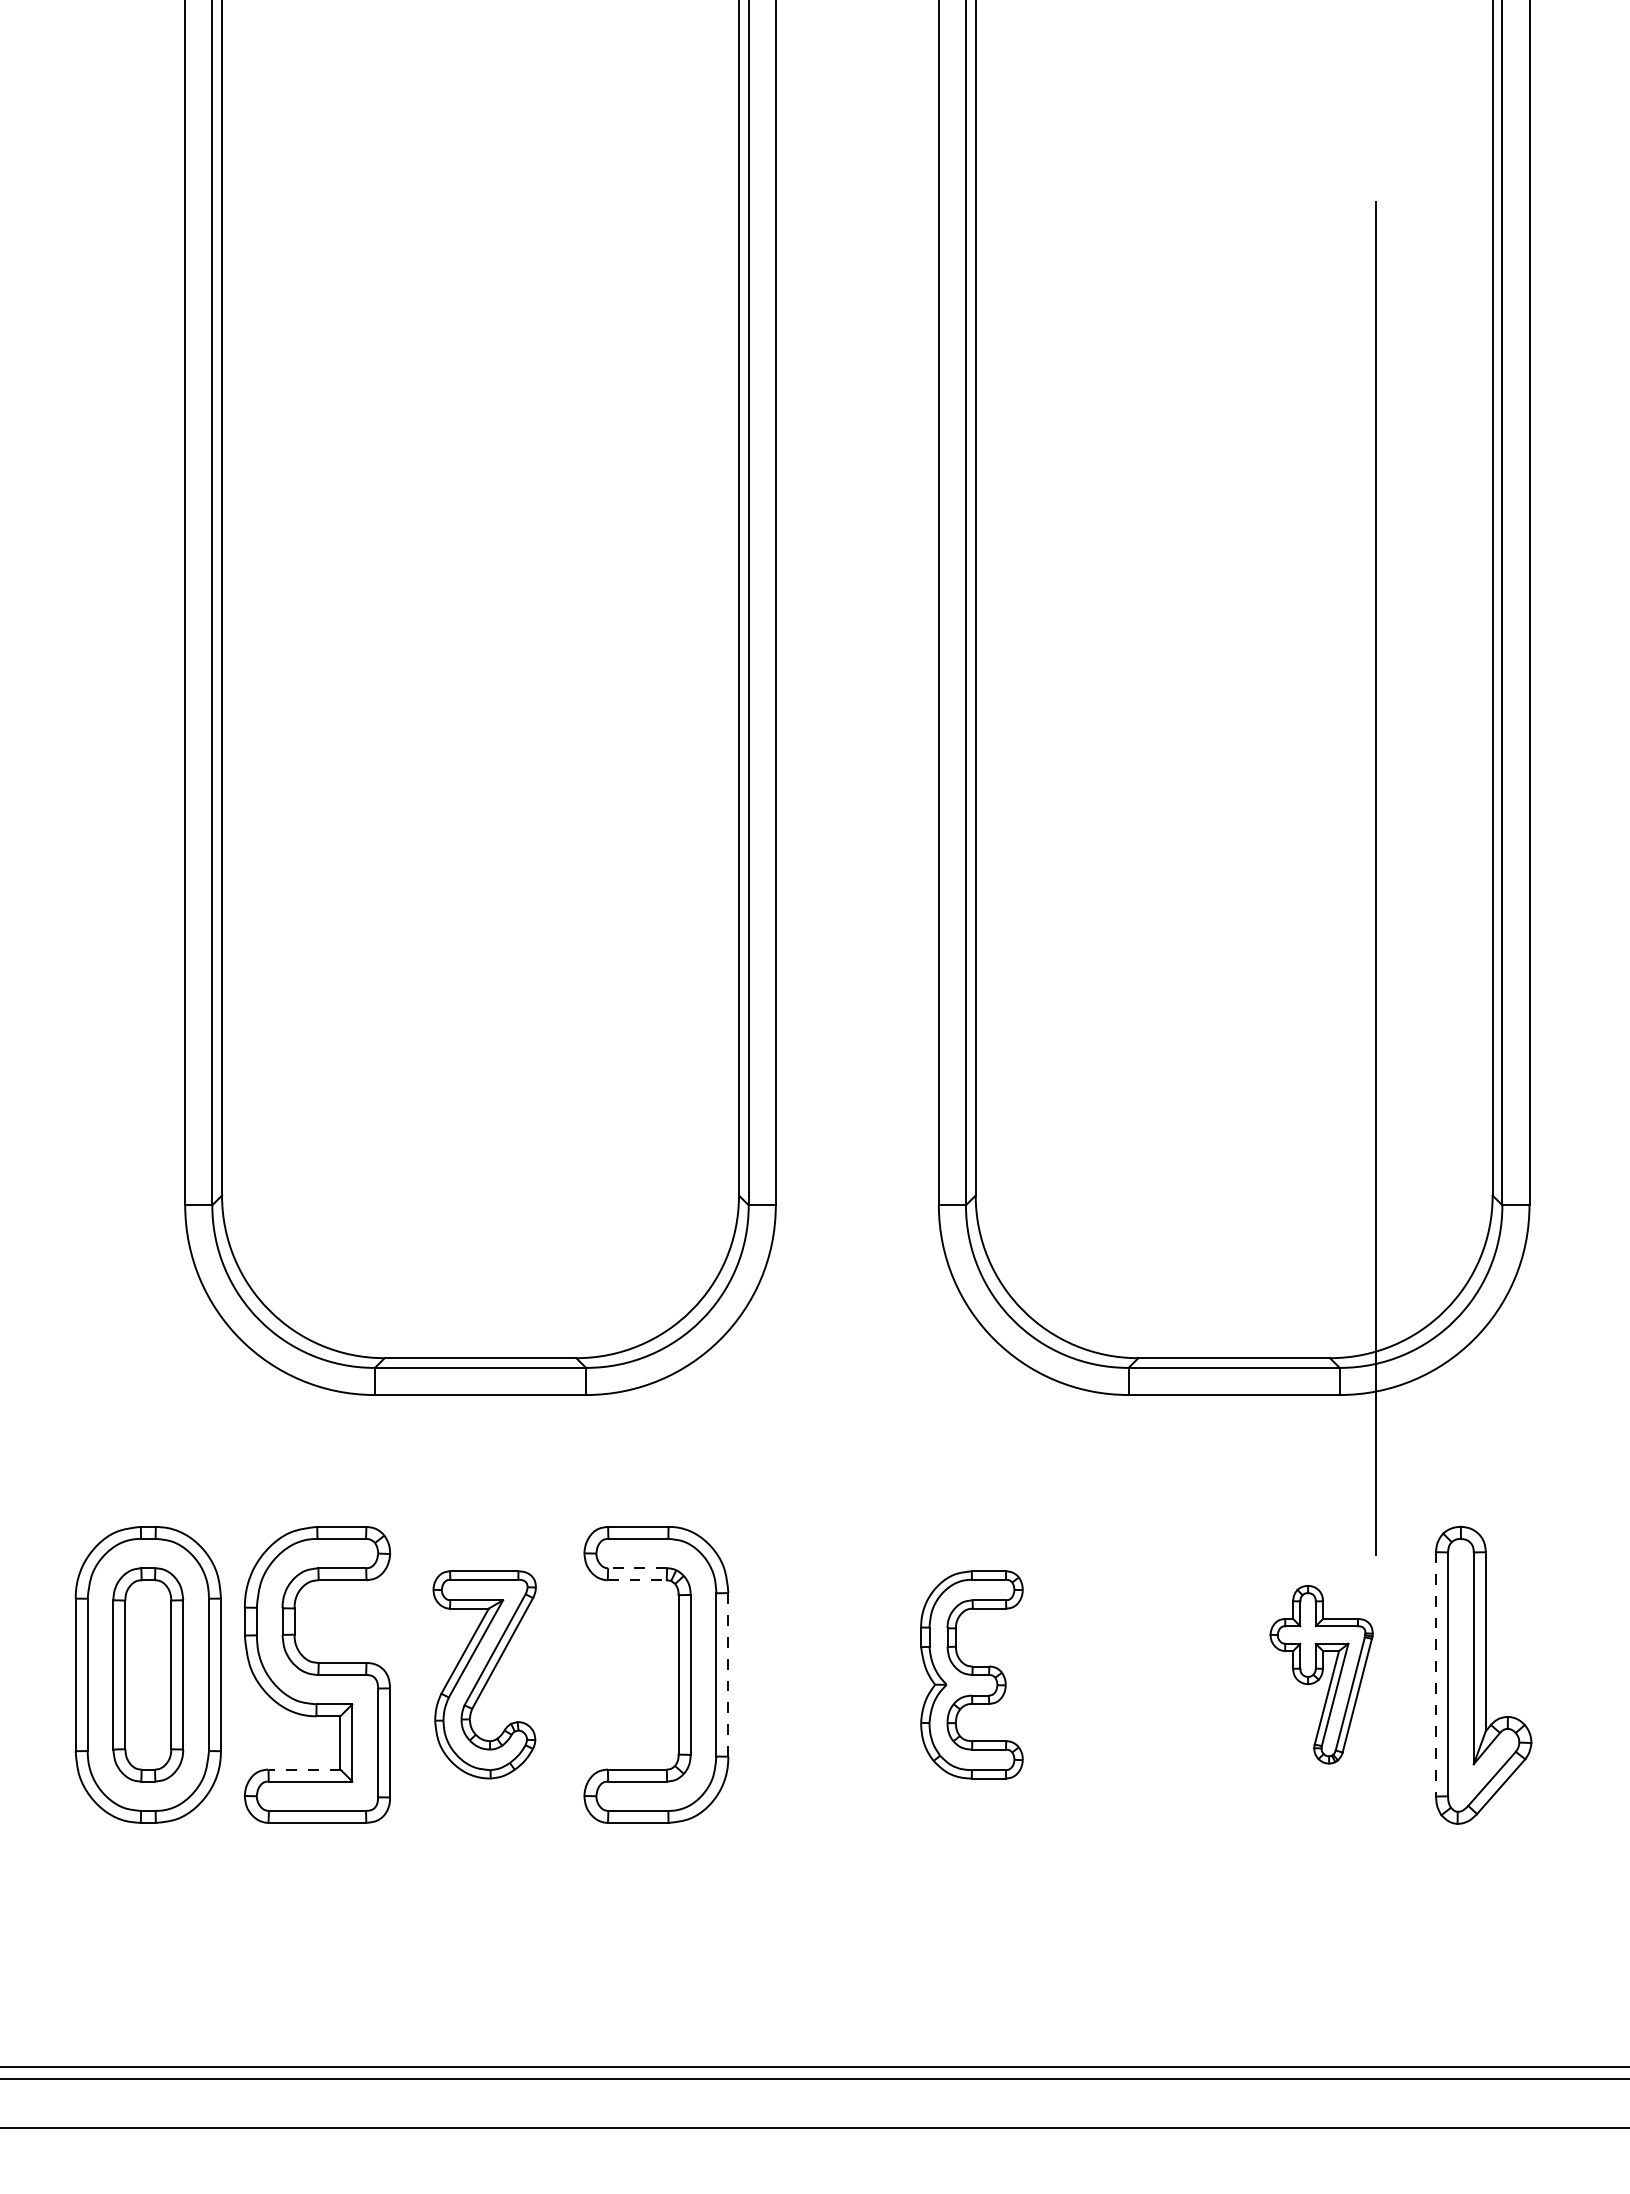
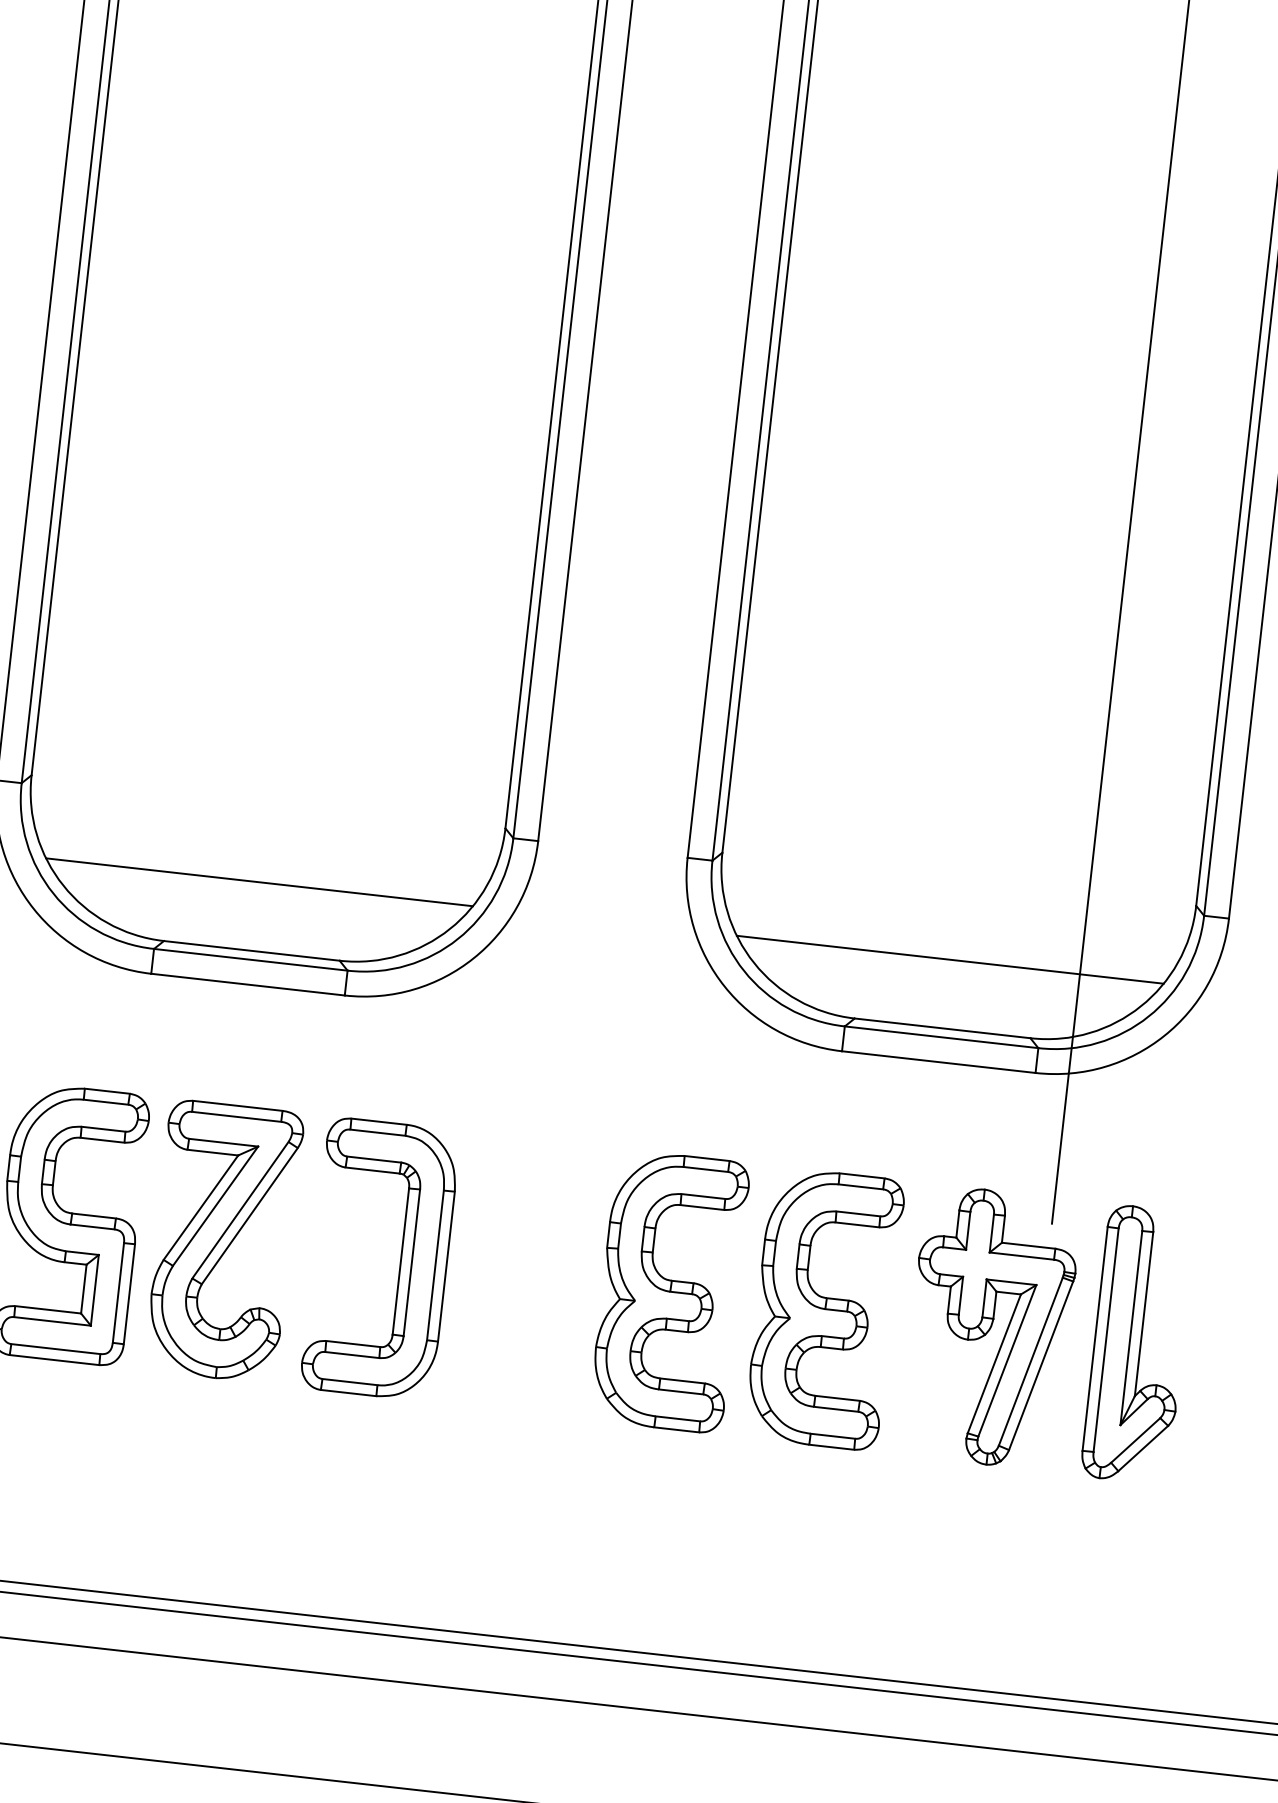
line: (480, 1283) -> (259, 882), added
line: (1234, 1283) -> (950, 959), added
line: (637, 1568) -> (374, 1159), dashed -> solid
line: (637, 1580) -> (372, 1170), dashed -> solid
part: (484, 1674) -> (222, 1241), size x1.43
line: (728, 1674) -> (446, 1266), dashed -> solid
part: (971, 1674) -> (669, 1291), size x1.43
part: (1140, 1674) -> (824, 1308), added
part: (1321, 1674) -> (990, 1327), size x1.67
line: (1436, 1674) -> (1095, 1339), dashed -> solid
line: (304, 1769) -> (48, 1309), dashed -> solid

